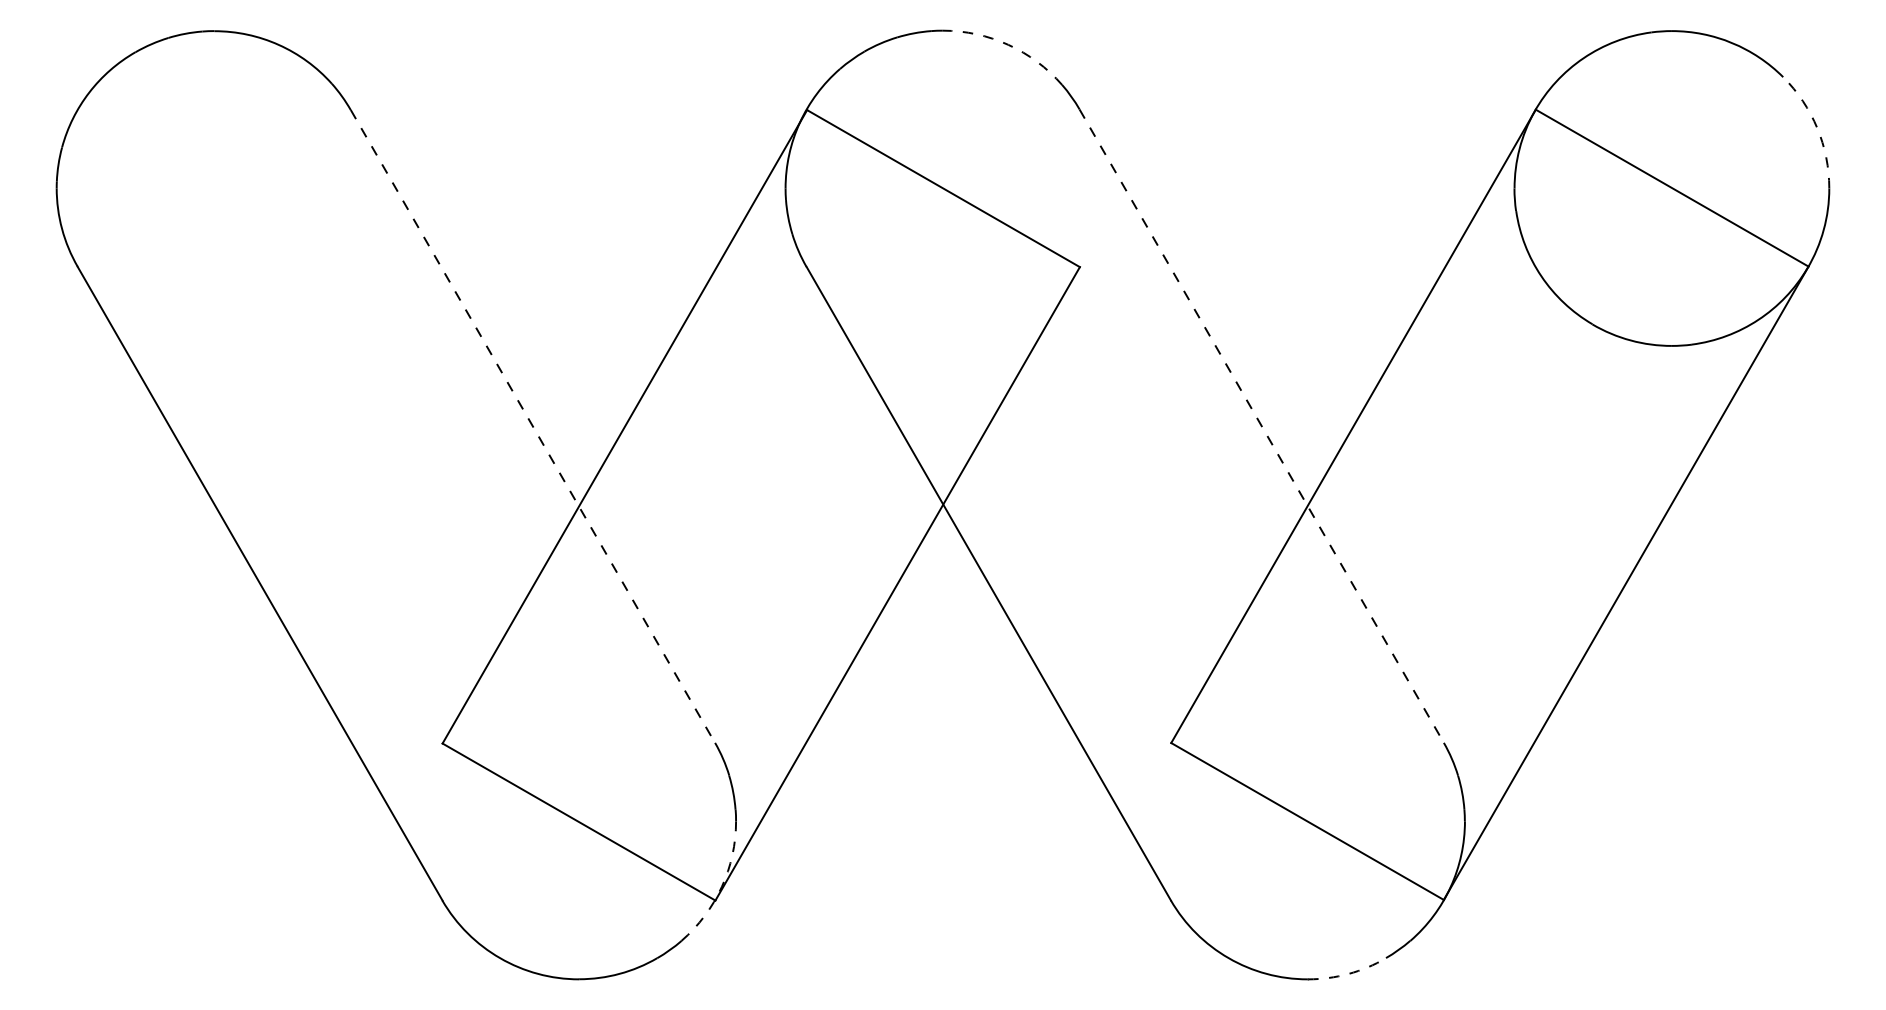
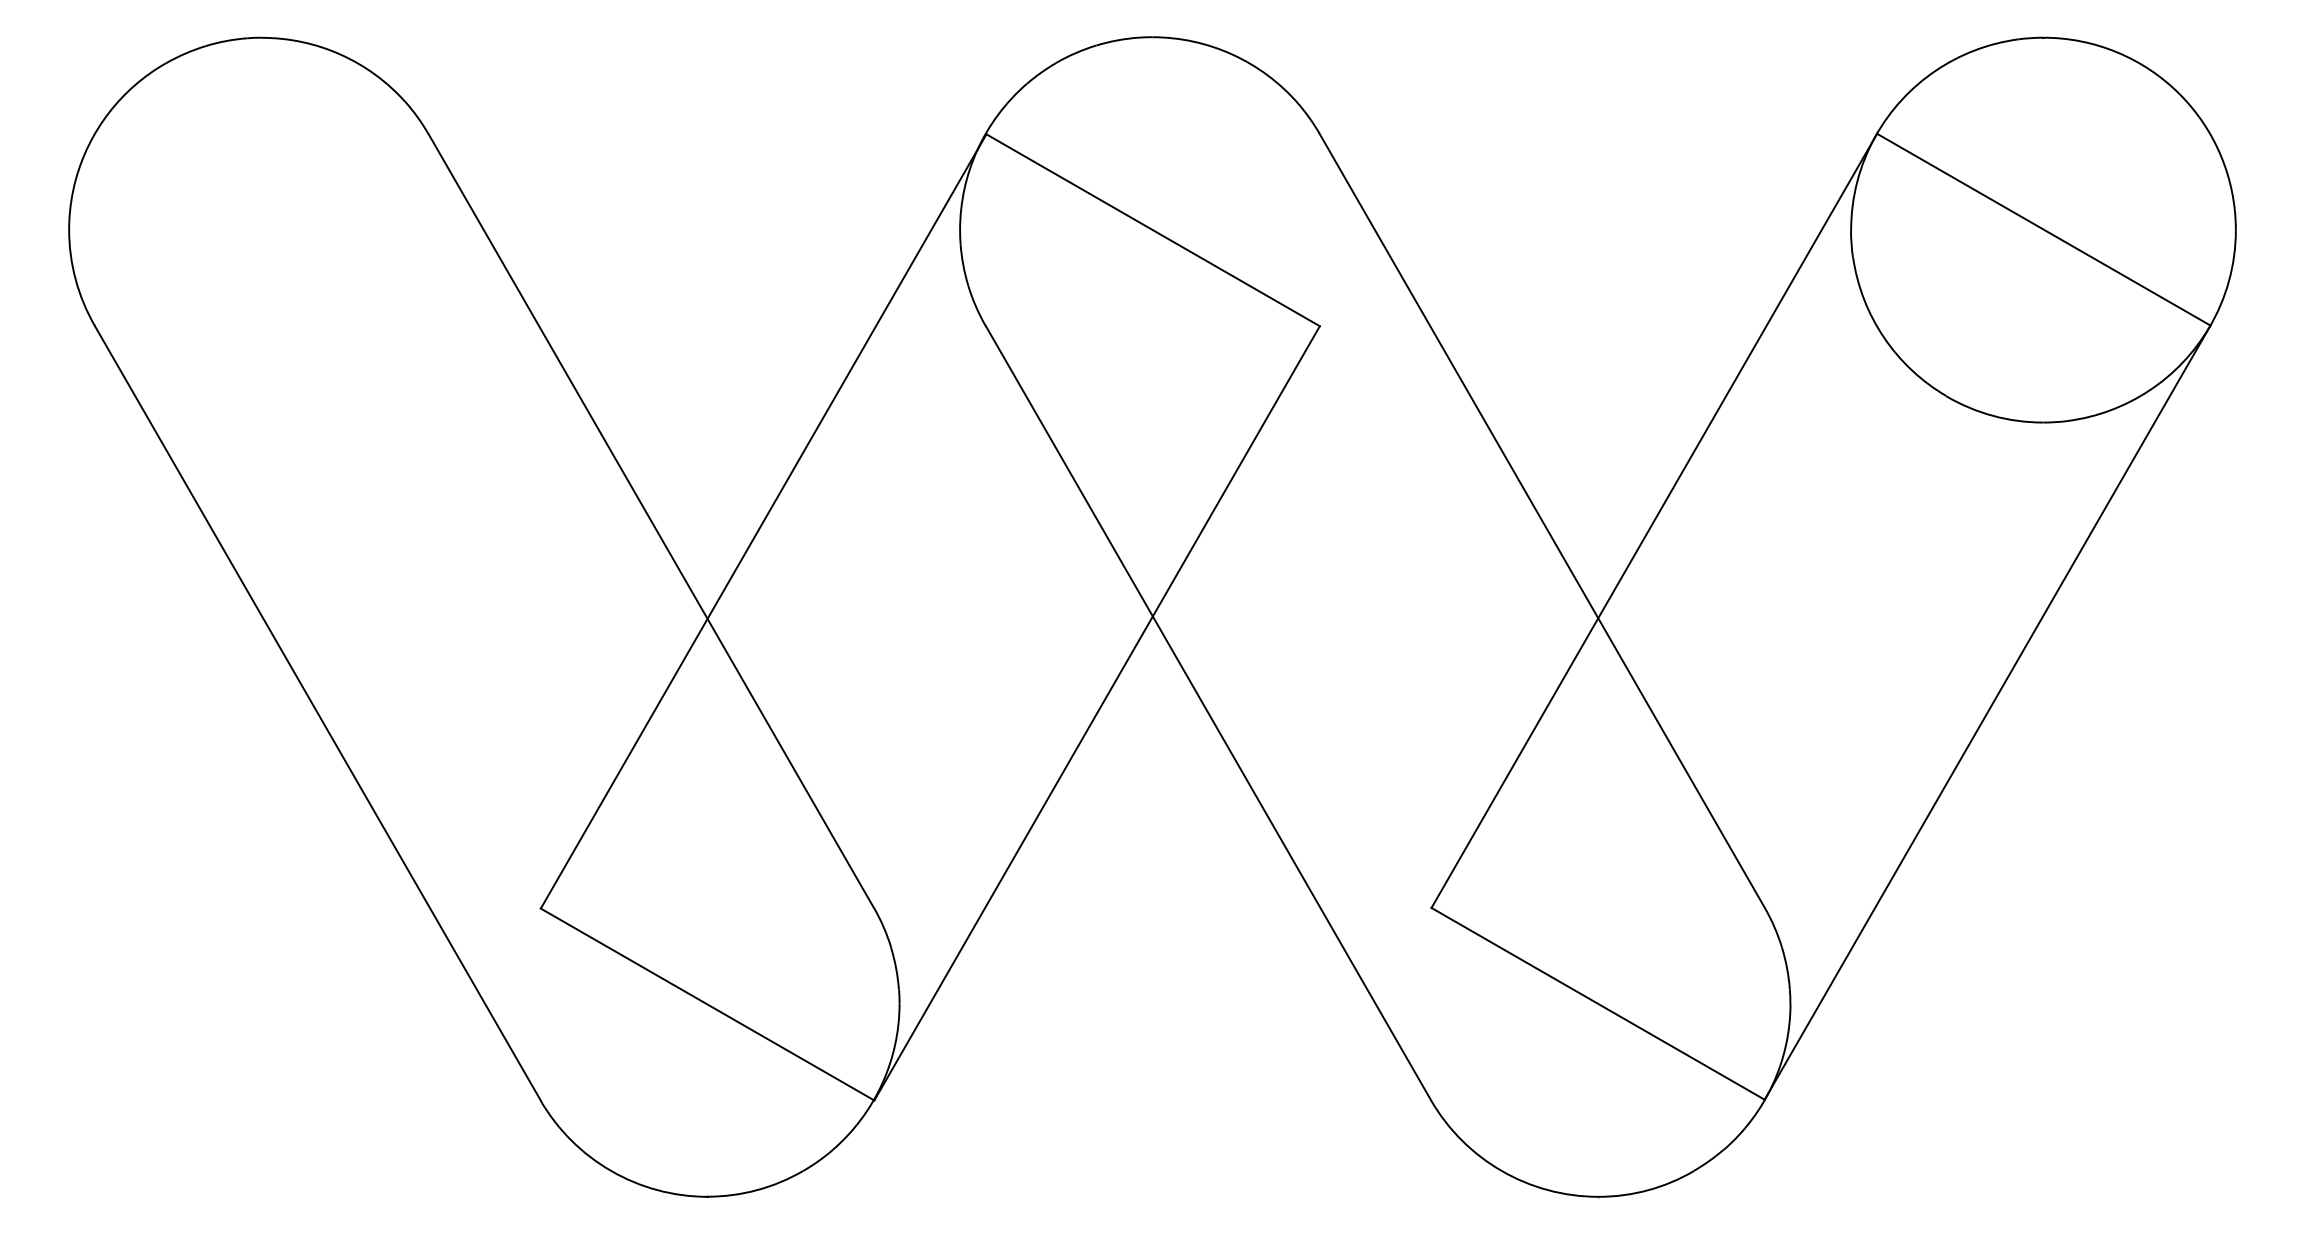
arc: (1008, 44) -> (1232, 54), dashed -> solid
arc: (1817, 128) -> (2221, 156), dashed -> solid
line: (533, 426) -> (651, 521), dashed -> solid
line: (1262, 426) -> (1542, 520), dashed -> solid
arc: (722, 887) -> (882, 1084), dashed -> solid
arc: (1348, 974) -> (1648, 1190), dashed -> solid

